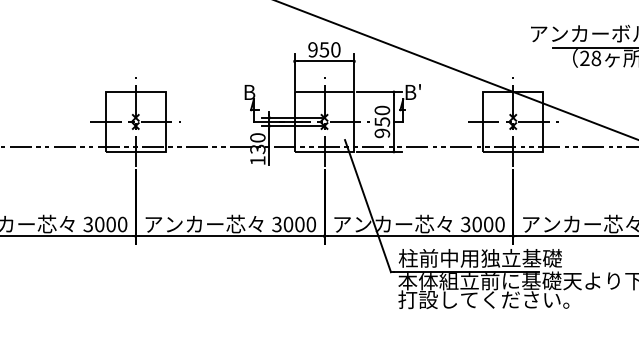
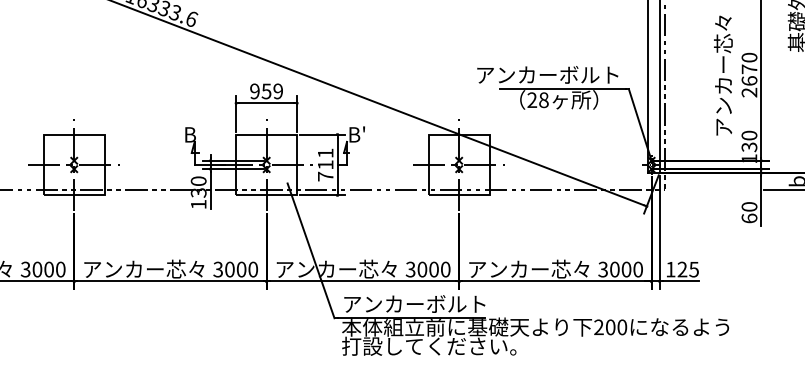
text: (336, 49) -> (278, 91), 950 -> 959
text: (382, 121) -> (325, 164), 950 -> 711
text: (480, 257) -> (425, 303), 柱前中用独立基礎 -> アンカーボルト

